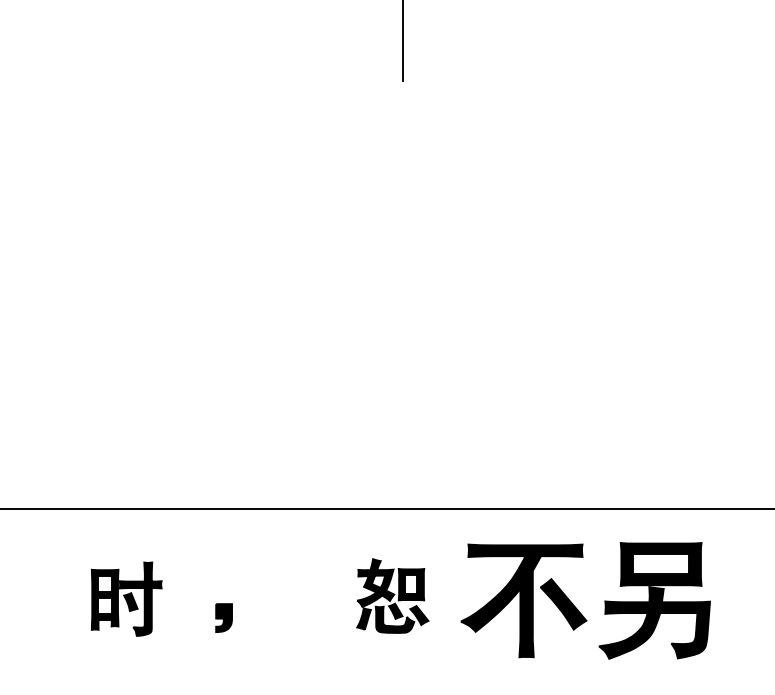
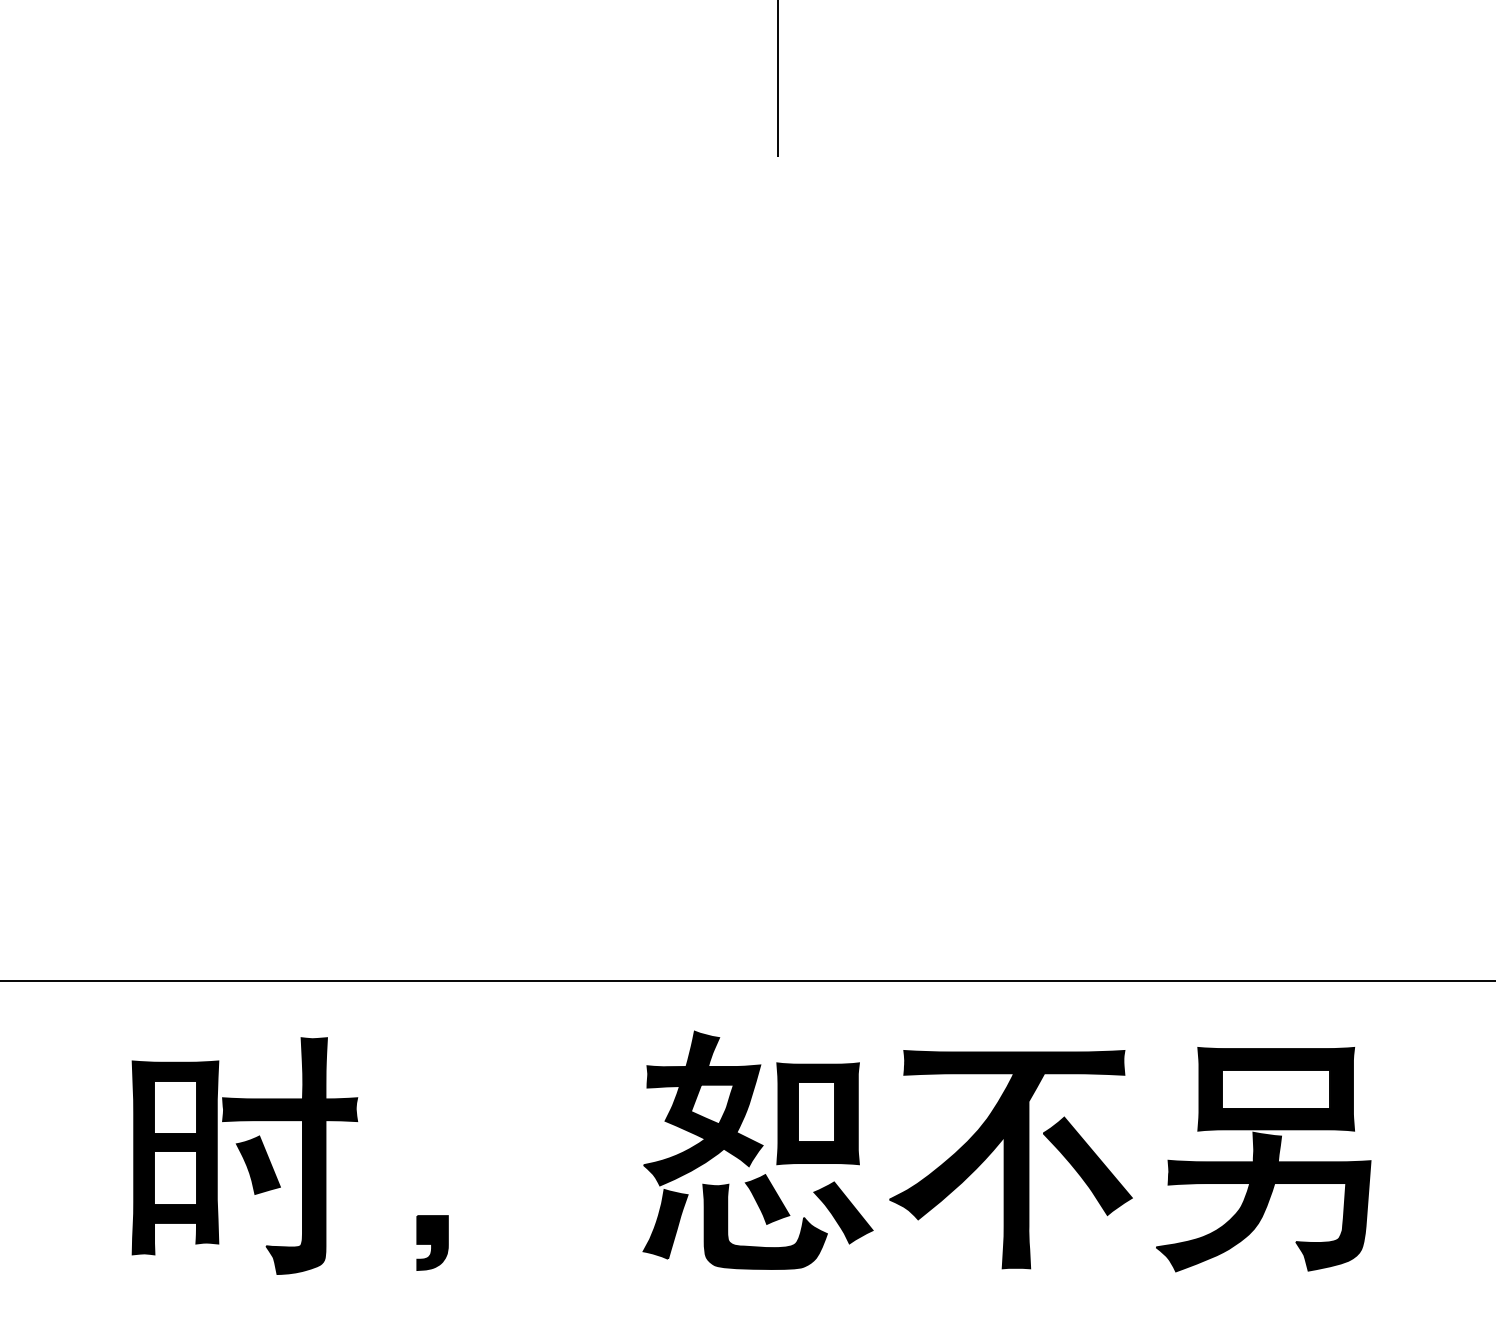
part: (392, 595) -> (757, 1149), size x1.67
part: (126, 599) -> (244, 1156), size x1.67
part: (223, 617) -> (431, 1241), moved

